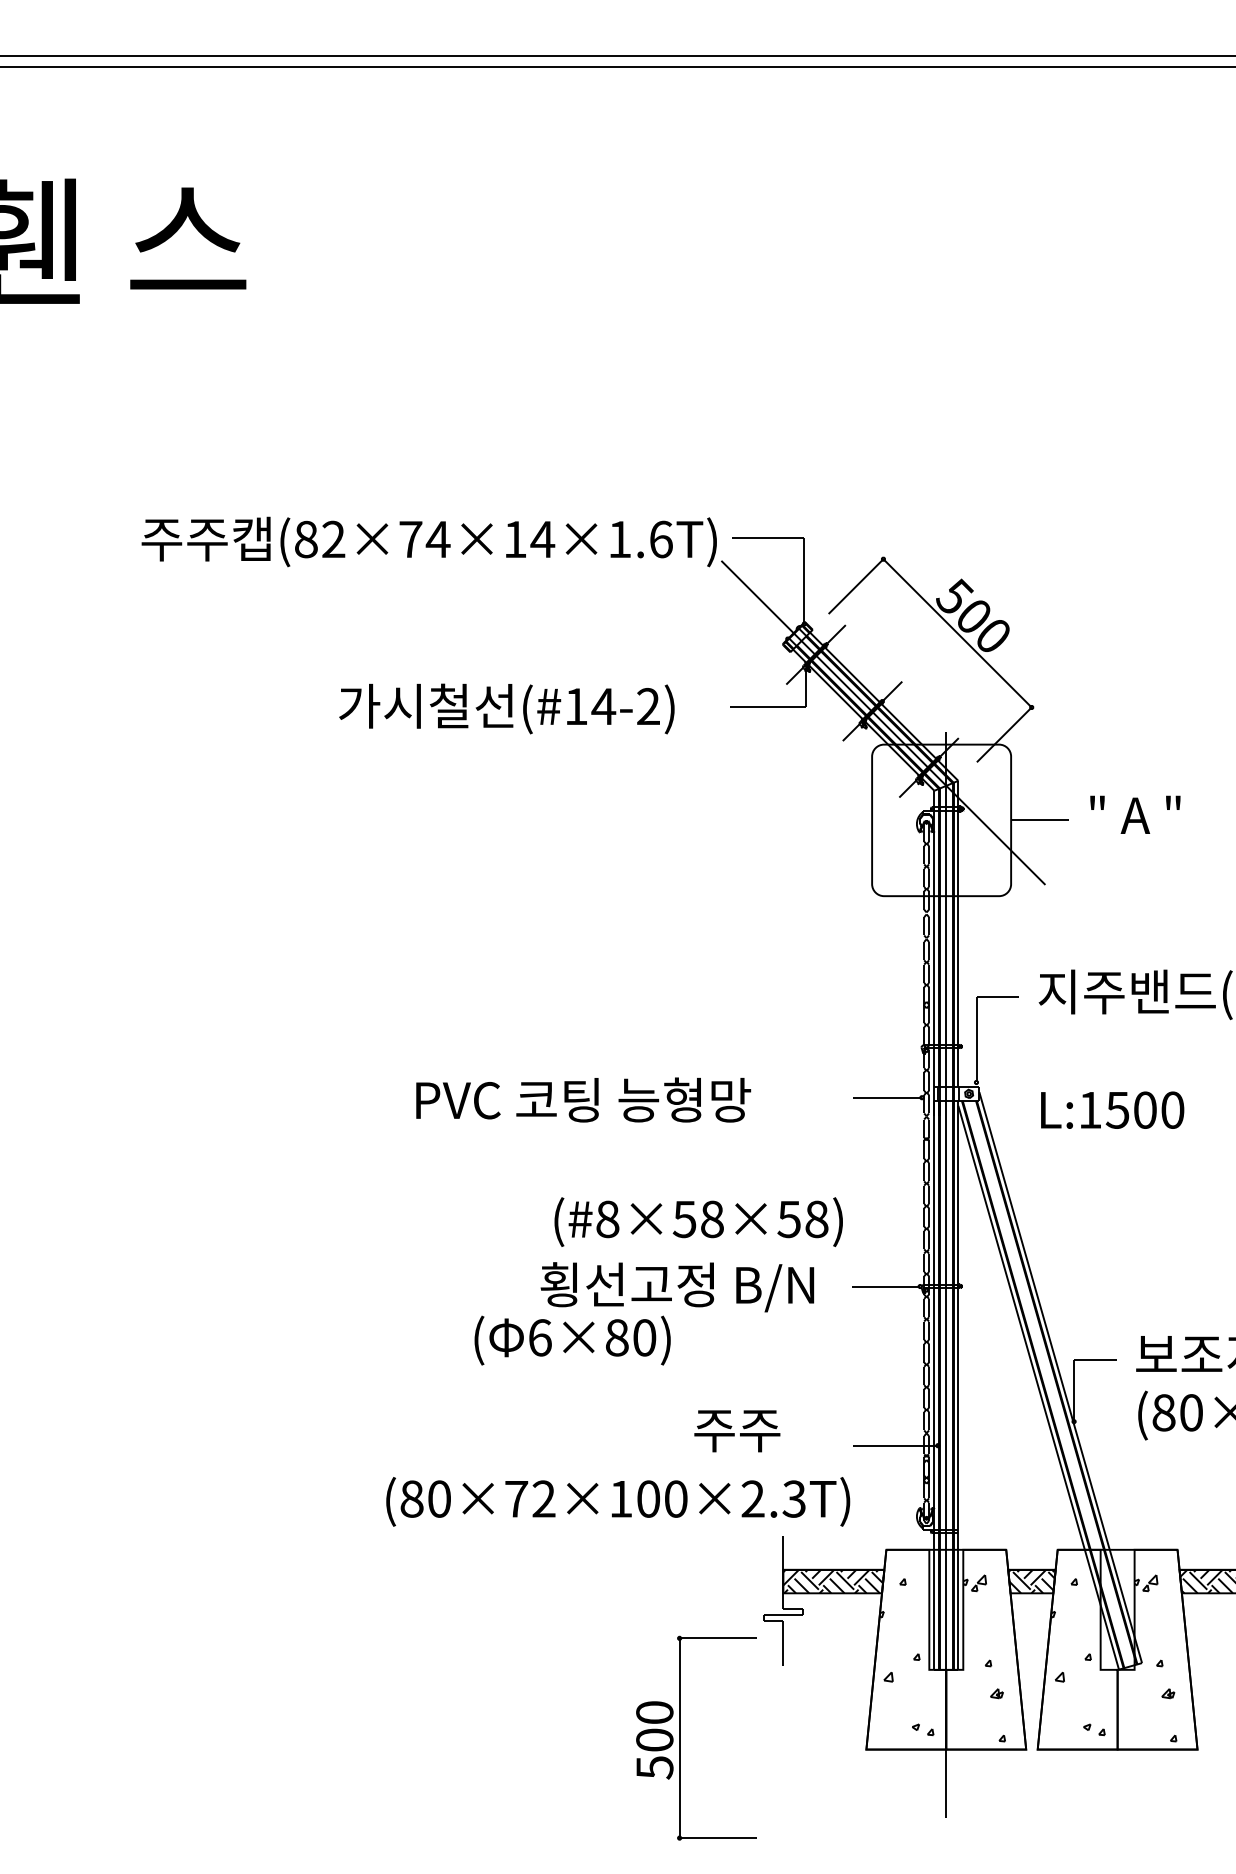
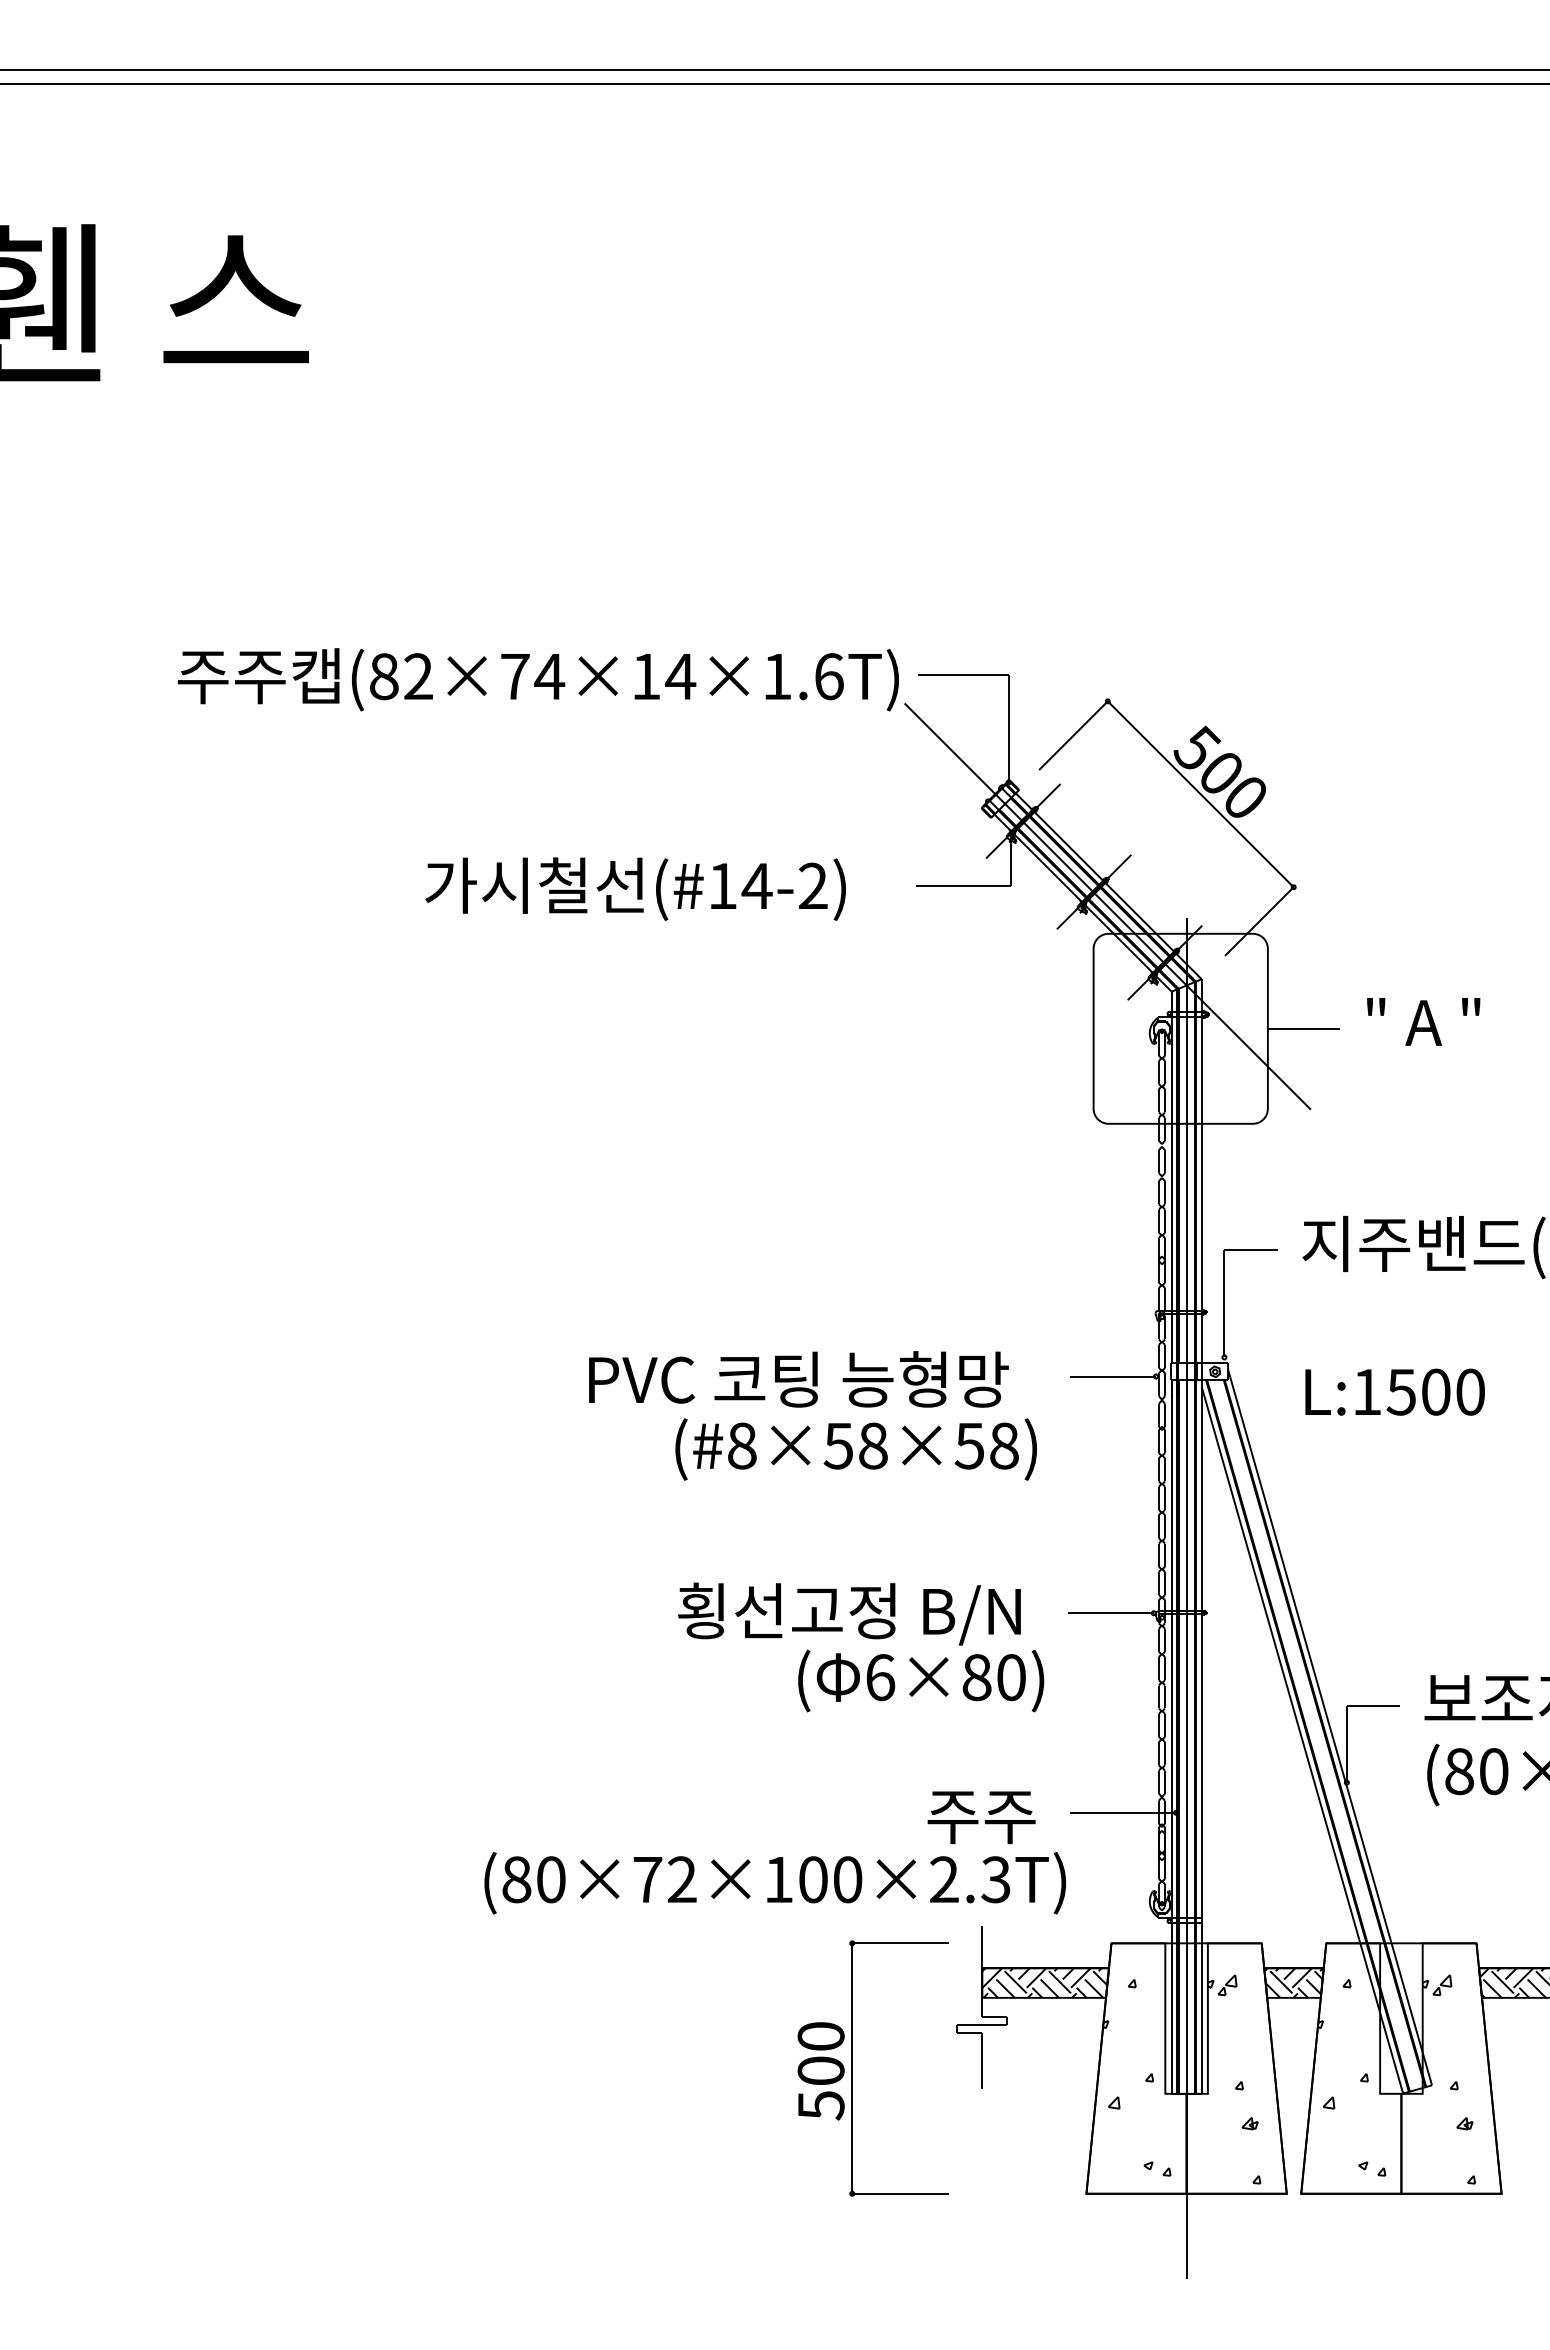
text: (583, 1100) -> (798, 1379), moved
text: (698, 1222) -> (855, 1449), moved
text: (572, 1340) -> (921, 1680), moved
text: (737, 1431) -> (981, 1817), moved
part: (679, 1738) -> (852, 2068), moved

